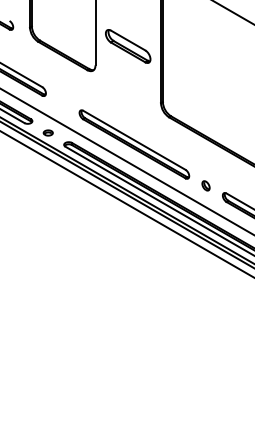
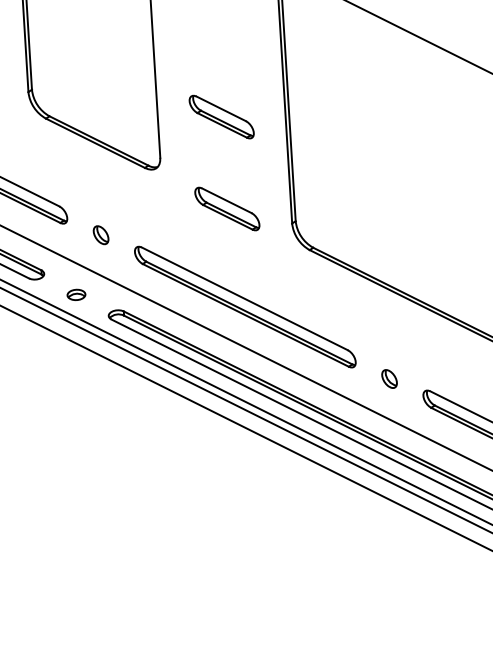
part: (128, 46) -> (222, 117), size x0.71
part: (128, 93) -> (227, 208), added
part: (62, 102) -> (100, 233), added

